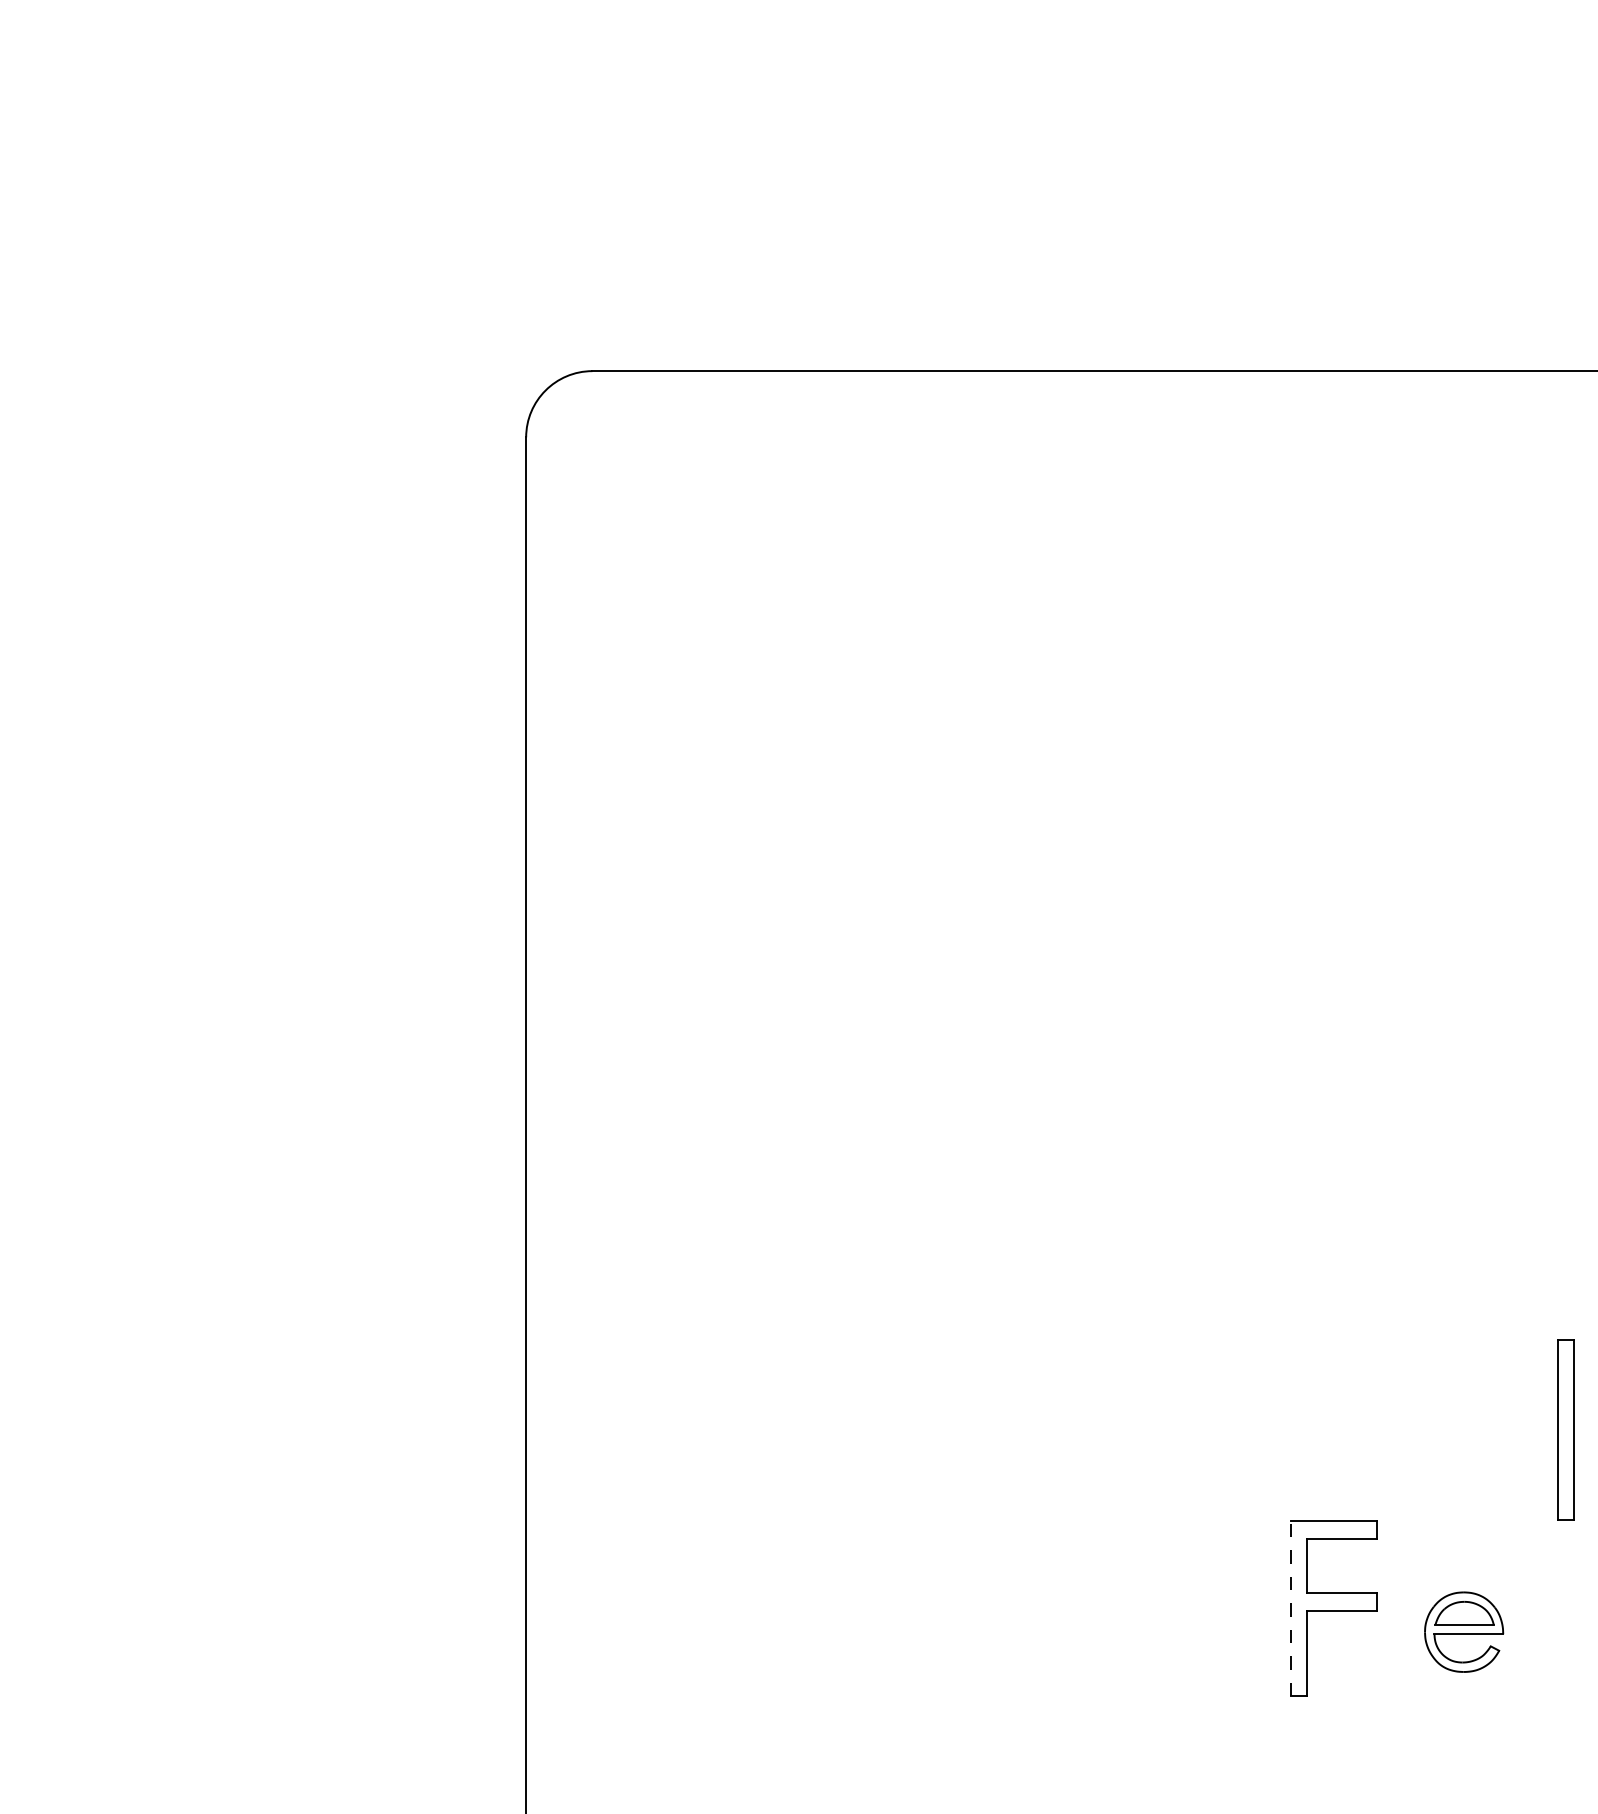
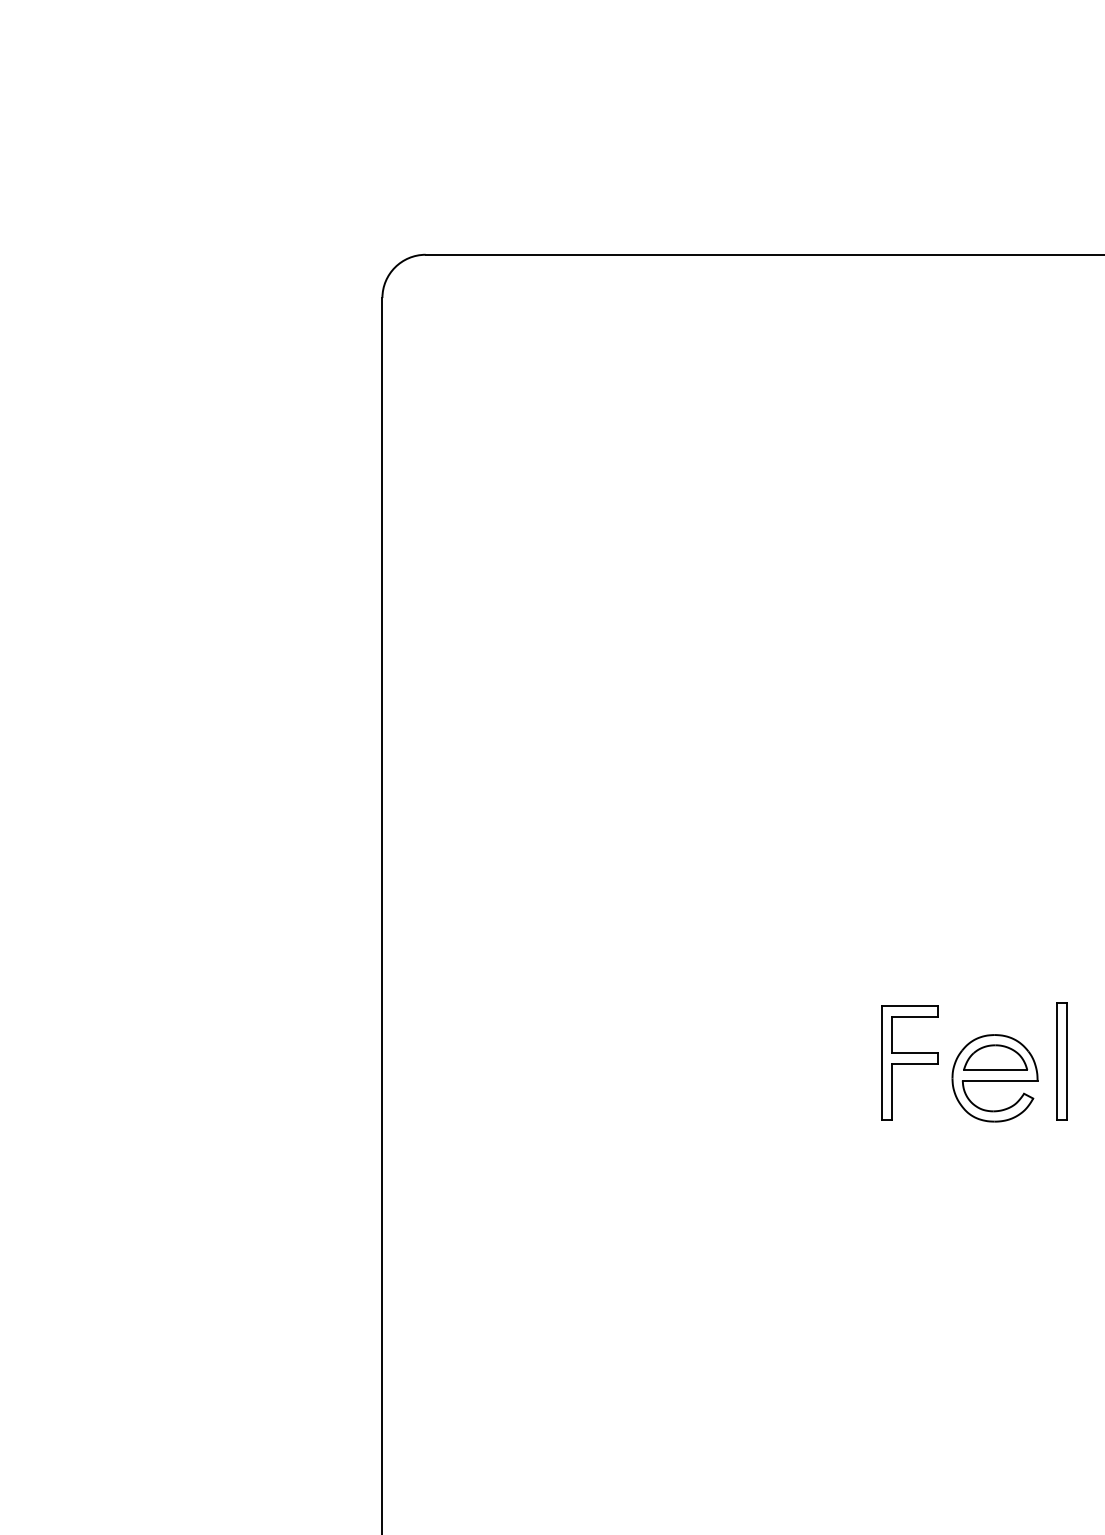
part: (1565, 1430) -> (1061, 1061), moved
line: (1291, 1607) -> (882, 1062), dashed -> solid
part: (1463, 1632) -> (994, 1078), size x1.67

